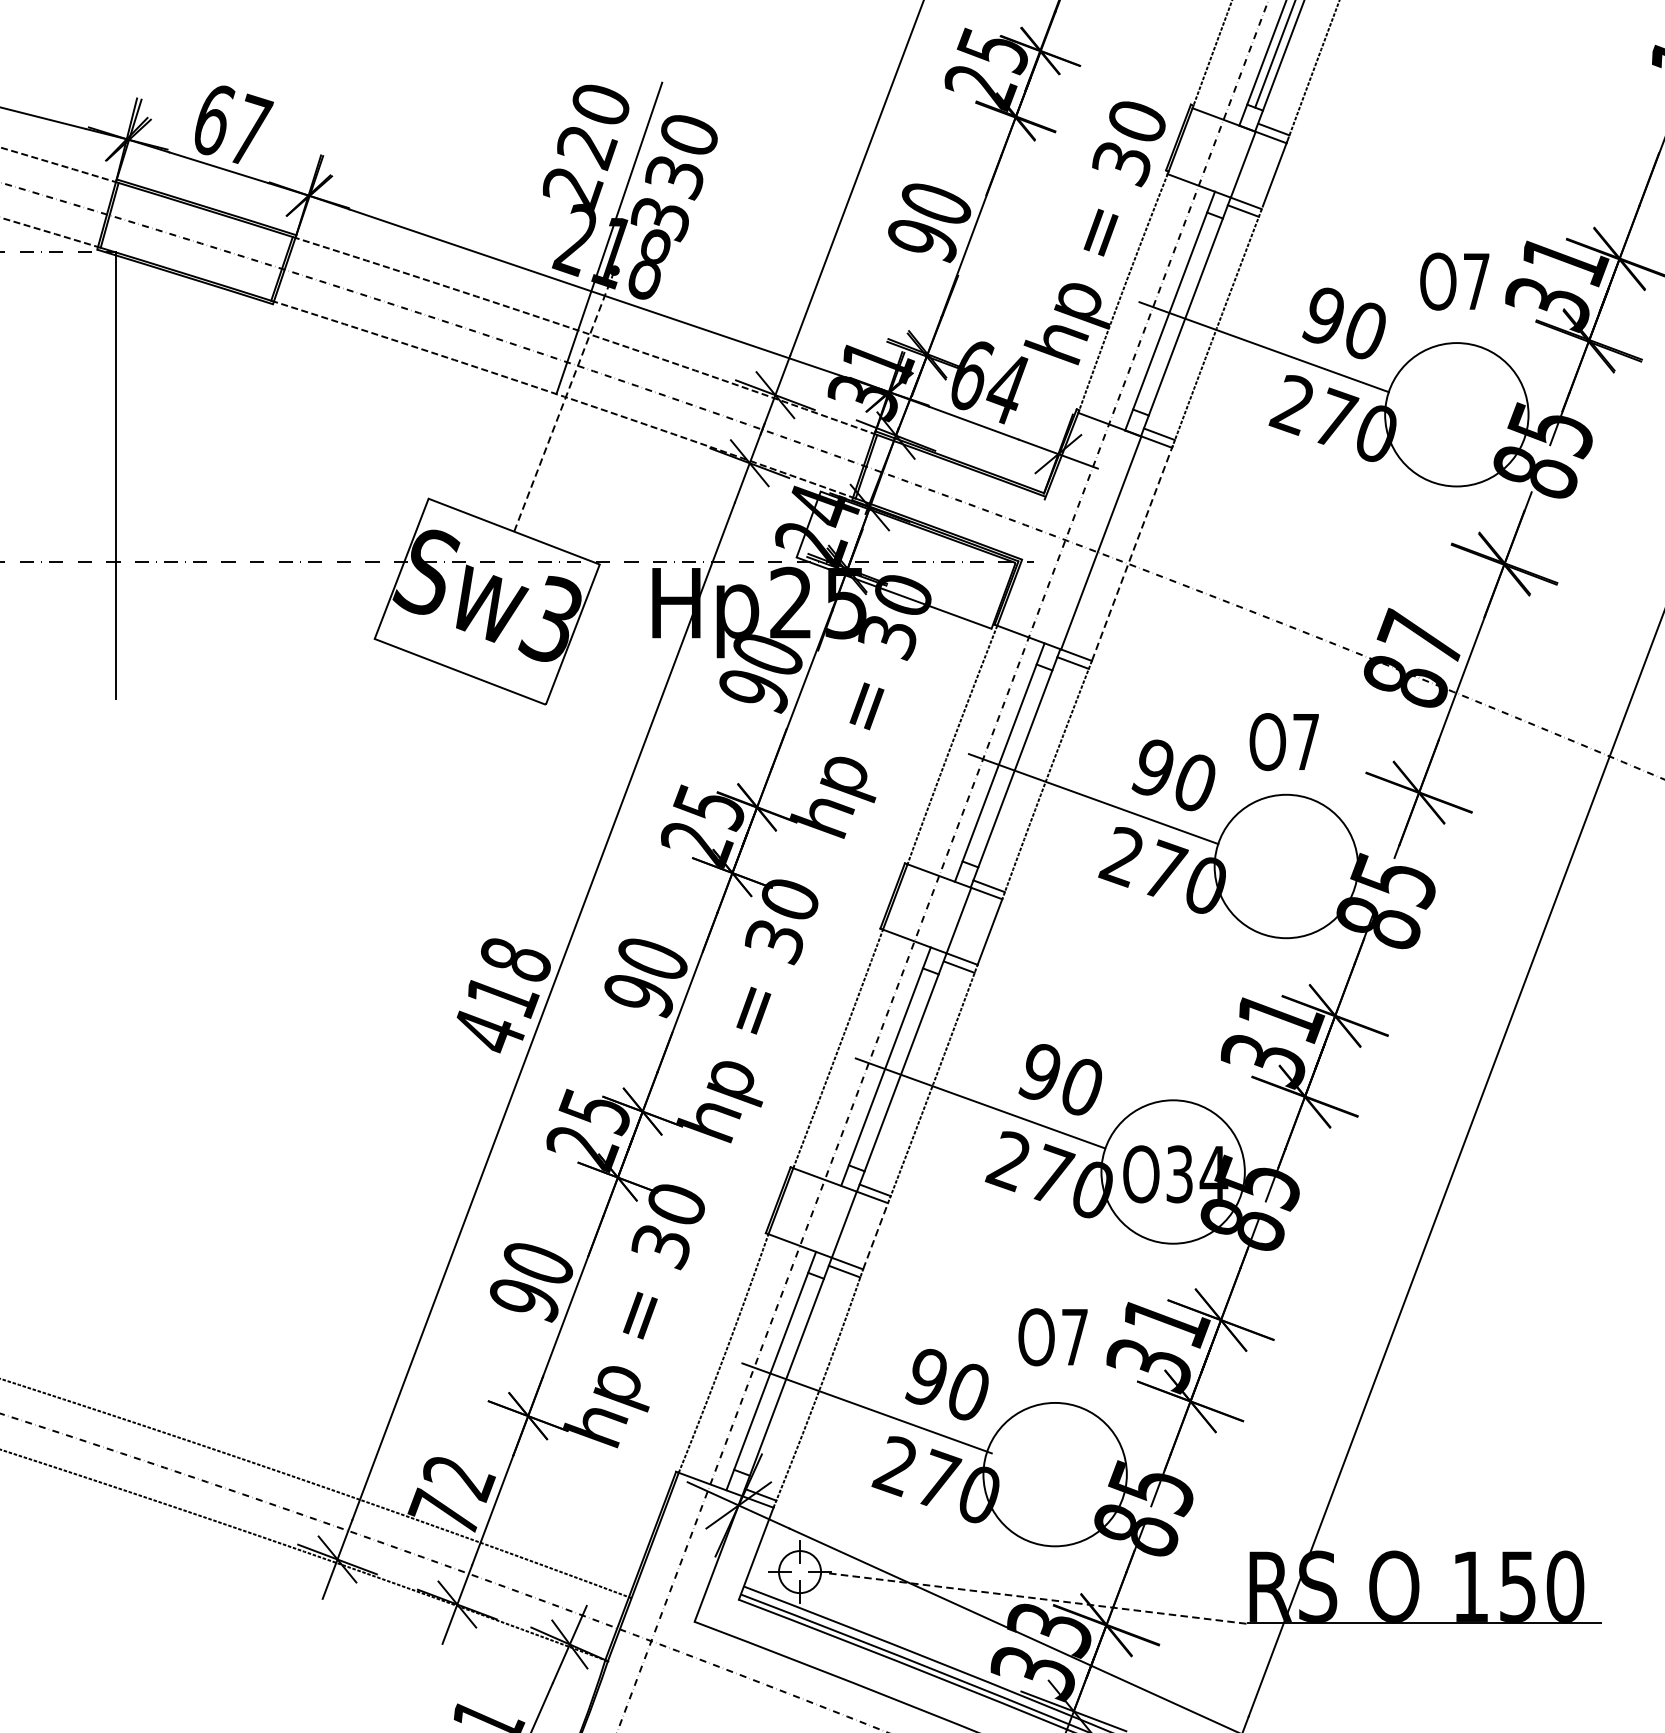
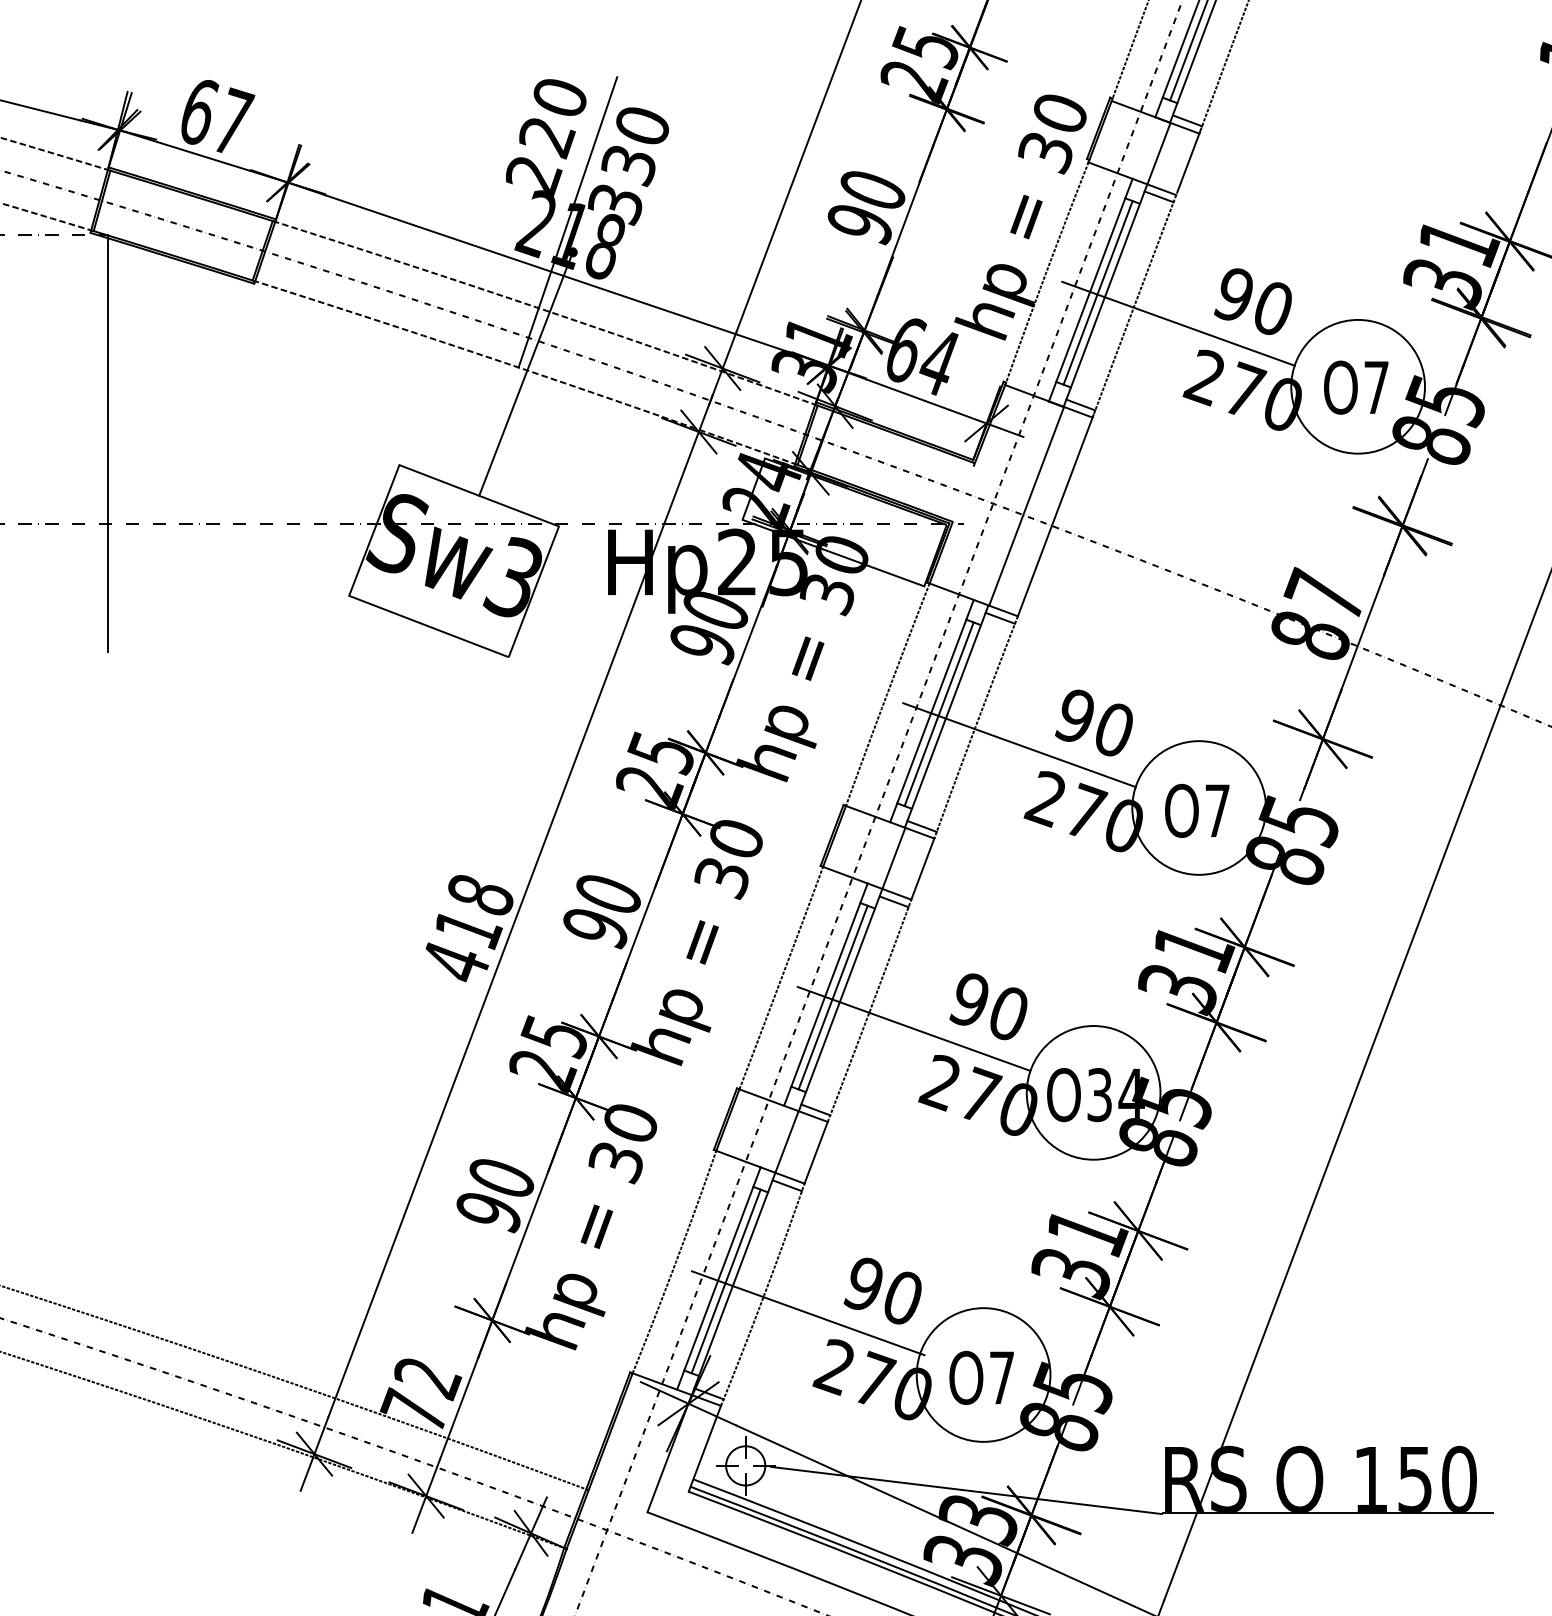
text: (1455, 281) -> (1356, 387), moved
line: (1177, 313) -> (1097, 292), added
line: (564, 398) -> (526, 371), dashed -> solid
line: (1132, 552) -> (1055, 515), dashed -> solid
text: (1284, 741) -> (1197, 810), moved
line: (1006, 766) -> (938, 714), added
line: (893, 1069) -> (832, 997), added
line: (875, 1235) -> (816, 1152), dashed -> solid
text: (1052, 1336) -> (981, 1377), moved
line: (778, 1374) -> (725, 1281), added
line: (1036, 1598) -> (966, 1490), dashed -> solid

